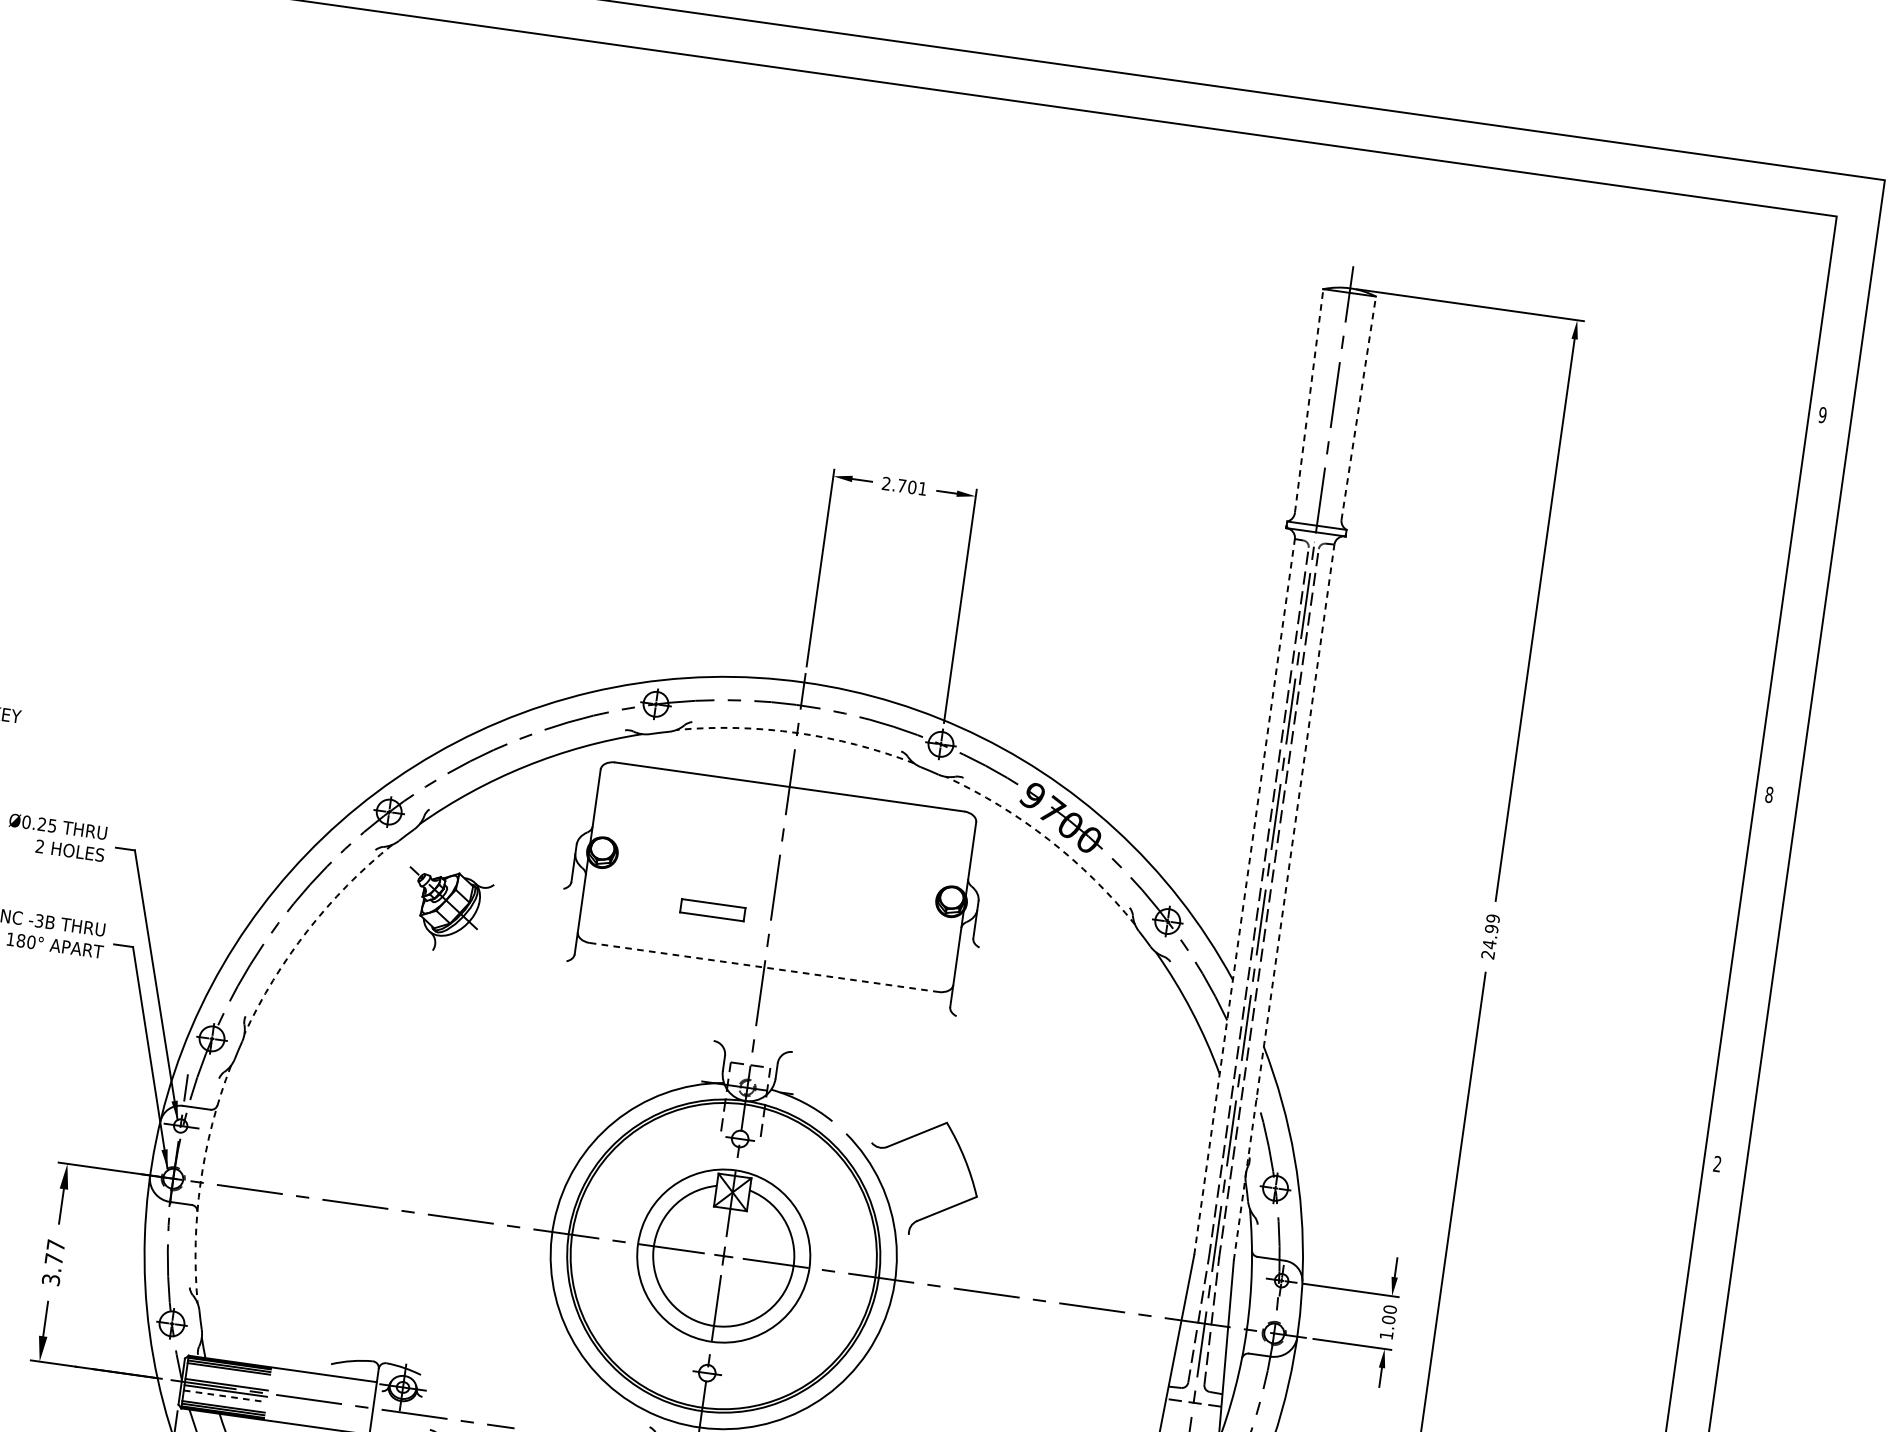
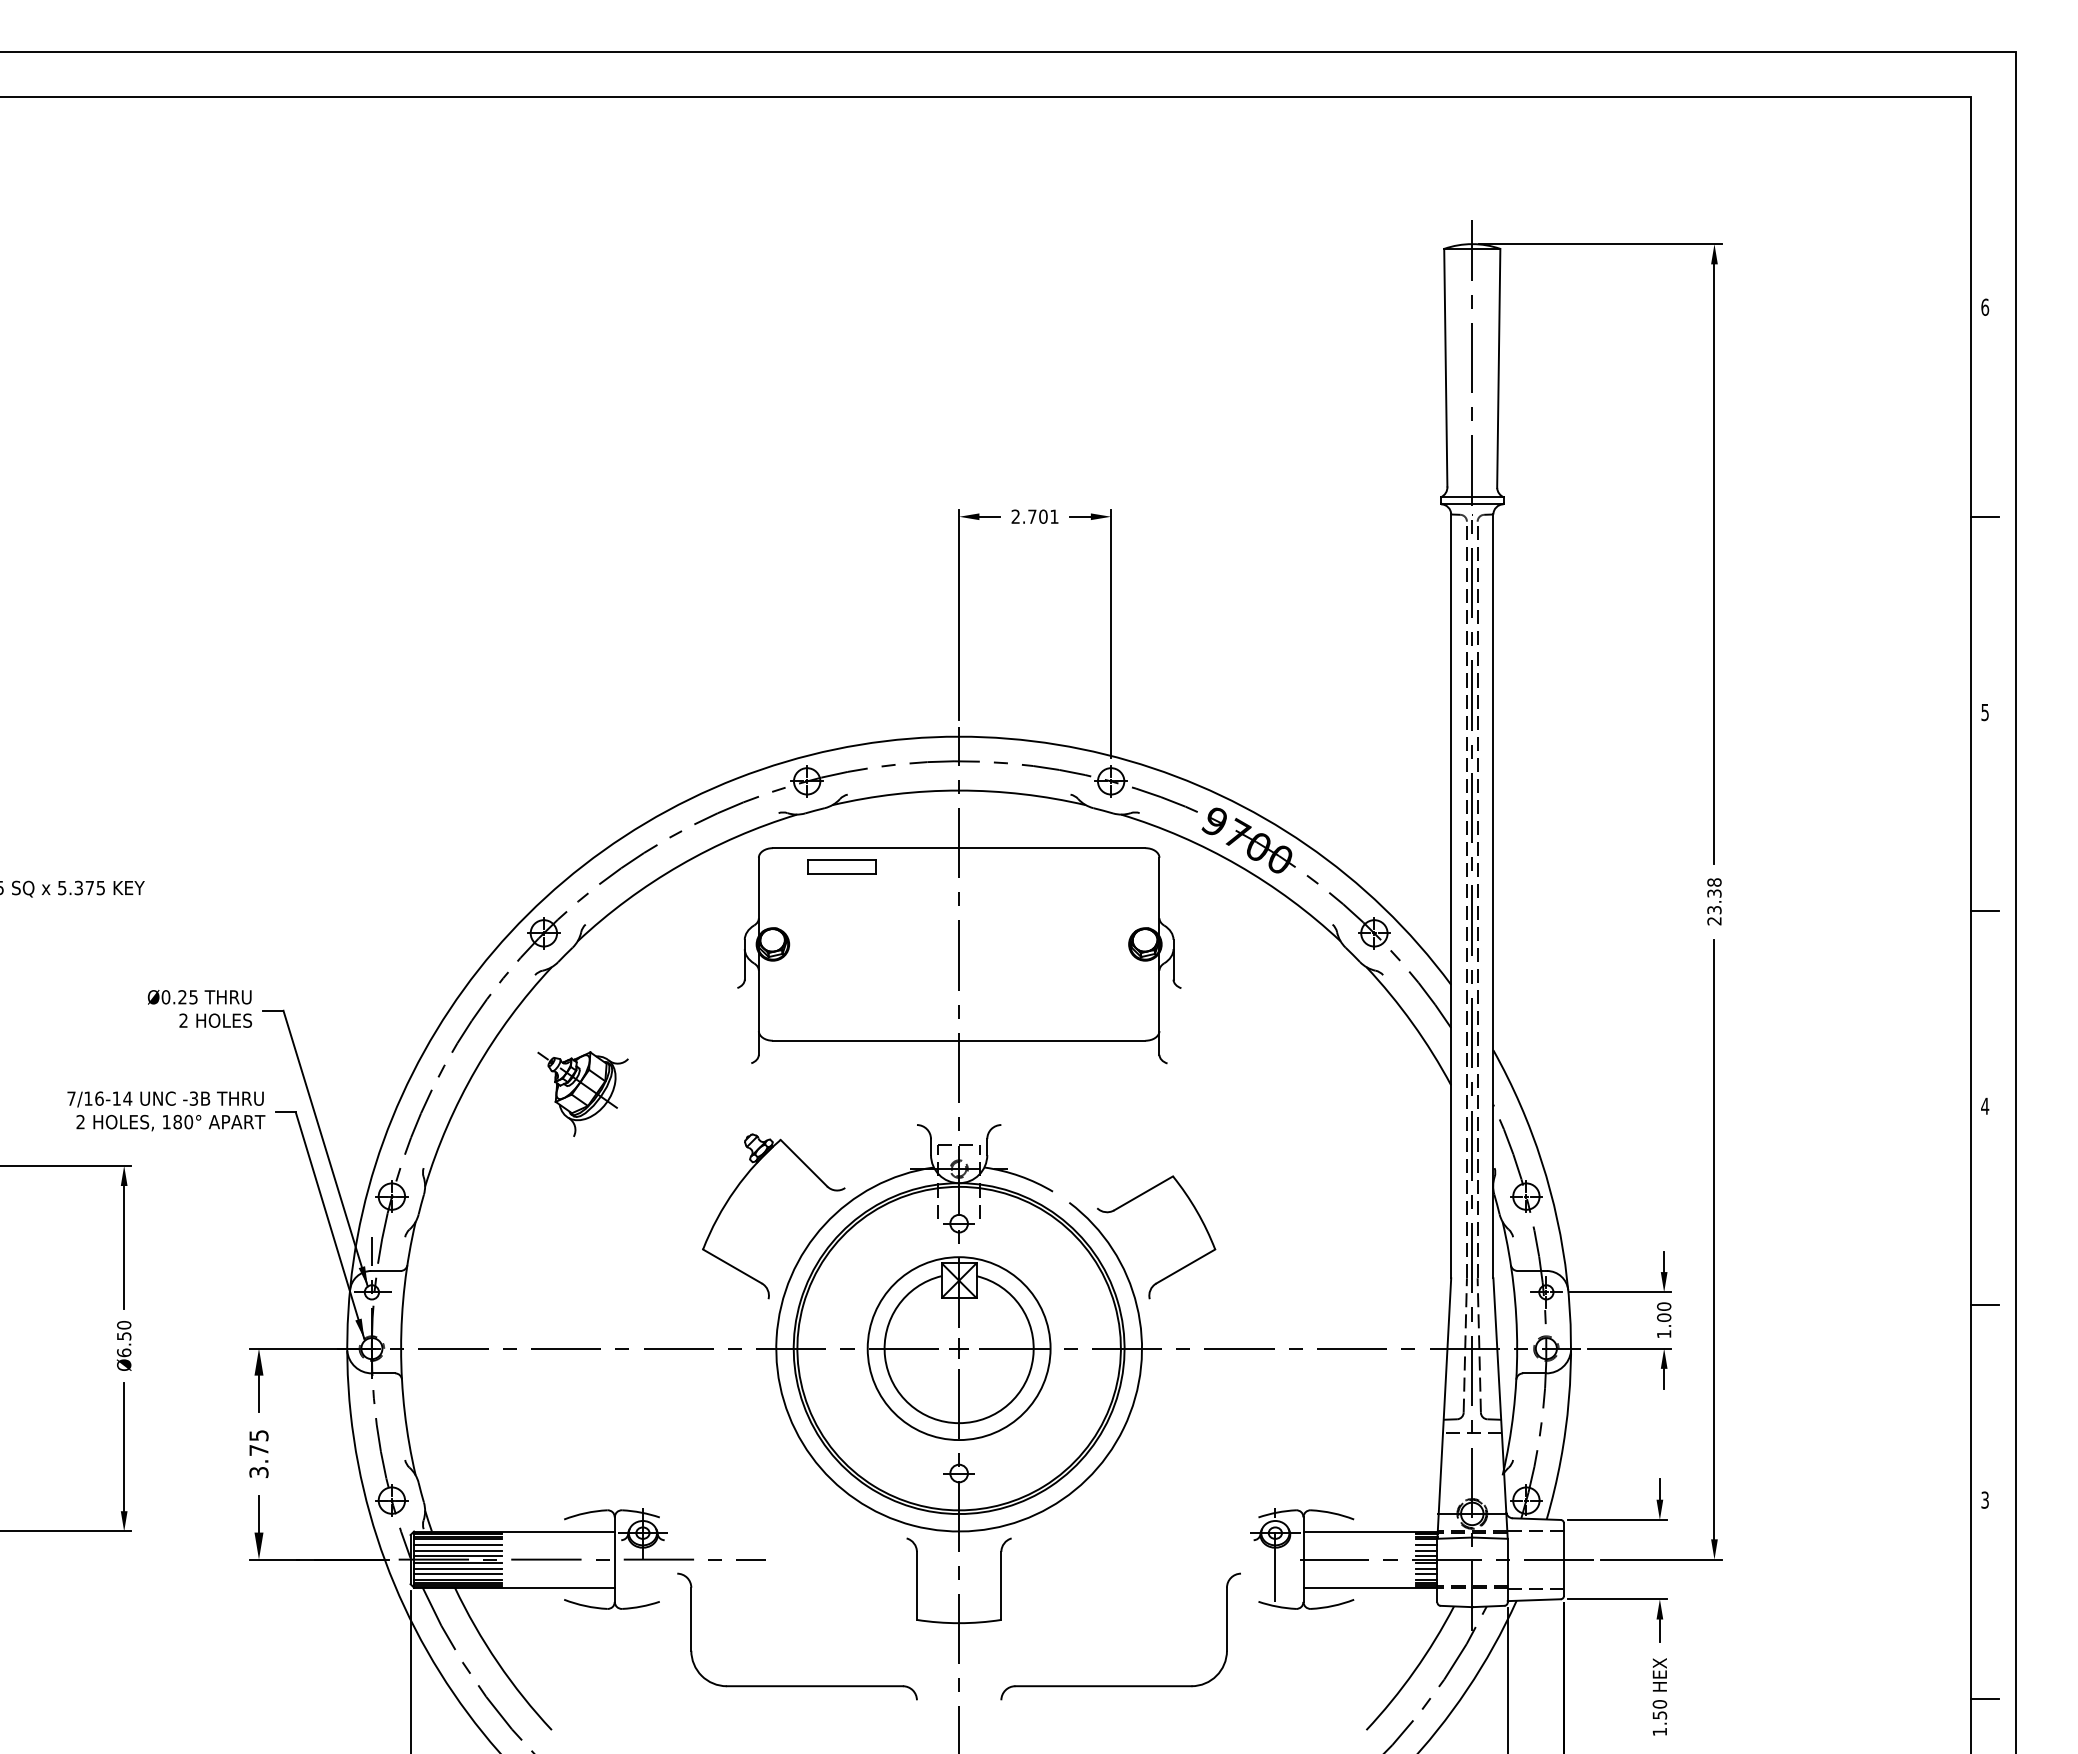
line: (1308, 400) -> (1445, 367), dashed -> solid
line: (1358, 408) -> (1498, 368), dashed -> solid
text: (1823, 414) -> (1985, 306), 9 -> 6
line: (1794, 612) -> (1984, 517), added
arc: (797, 732) -> (959, 790), dashed -> solid
text: (1768, 794) -> (1984, 712), 8 -> 5
arc: (1049, 840) -> (1238, 865), dashed -> solid
line: (1244, 897) -> (1451, 896), dashed -> solid
line: (1284, 902) -> (1493, 896), dashed -> solid
part: (712, 909) -> (841, 866), moved
part: (446, 911) -> (582, 1093), moved
arc: (307, 930) -> (475, 1069), dashed -> solid
text: (1491, 931) -> (1714, 896), 24.99 -> 23.38
line: (764, 967) -> (959, 1040), dashed -> solid
line: (1742, 981) -> (1984, 911), added
part: (538, 1075) -> (738, 1187), added
text: (1717, 1163) -> (1985, 1105), 2 -> 4
arc: (201, 1182) -> (401, 1348), dashed -> solid
text: (55, 1245) -> (258, 1435), 3.77 -> 3.75
line: (1690, 1349) -> (1984, 1304), added
line: (228, 1374) -> (458, 1545), added
line: (227, 1379) -> (458, 1550), added
line: (225, 1396) -> (458, 1568), dashed -> solid
line: (224, 1401) -> (458, 1574), added

